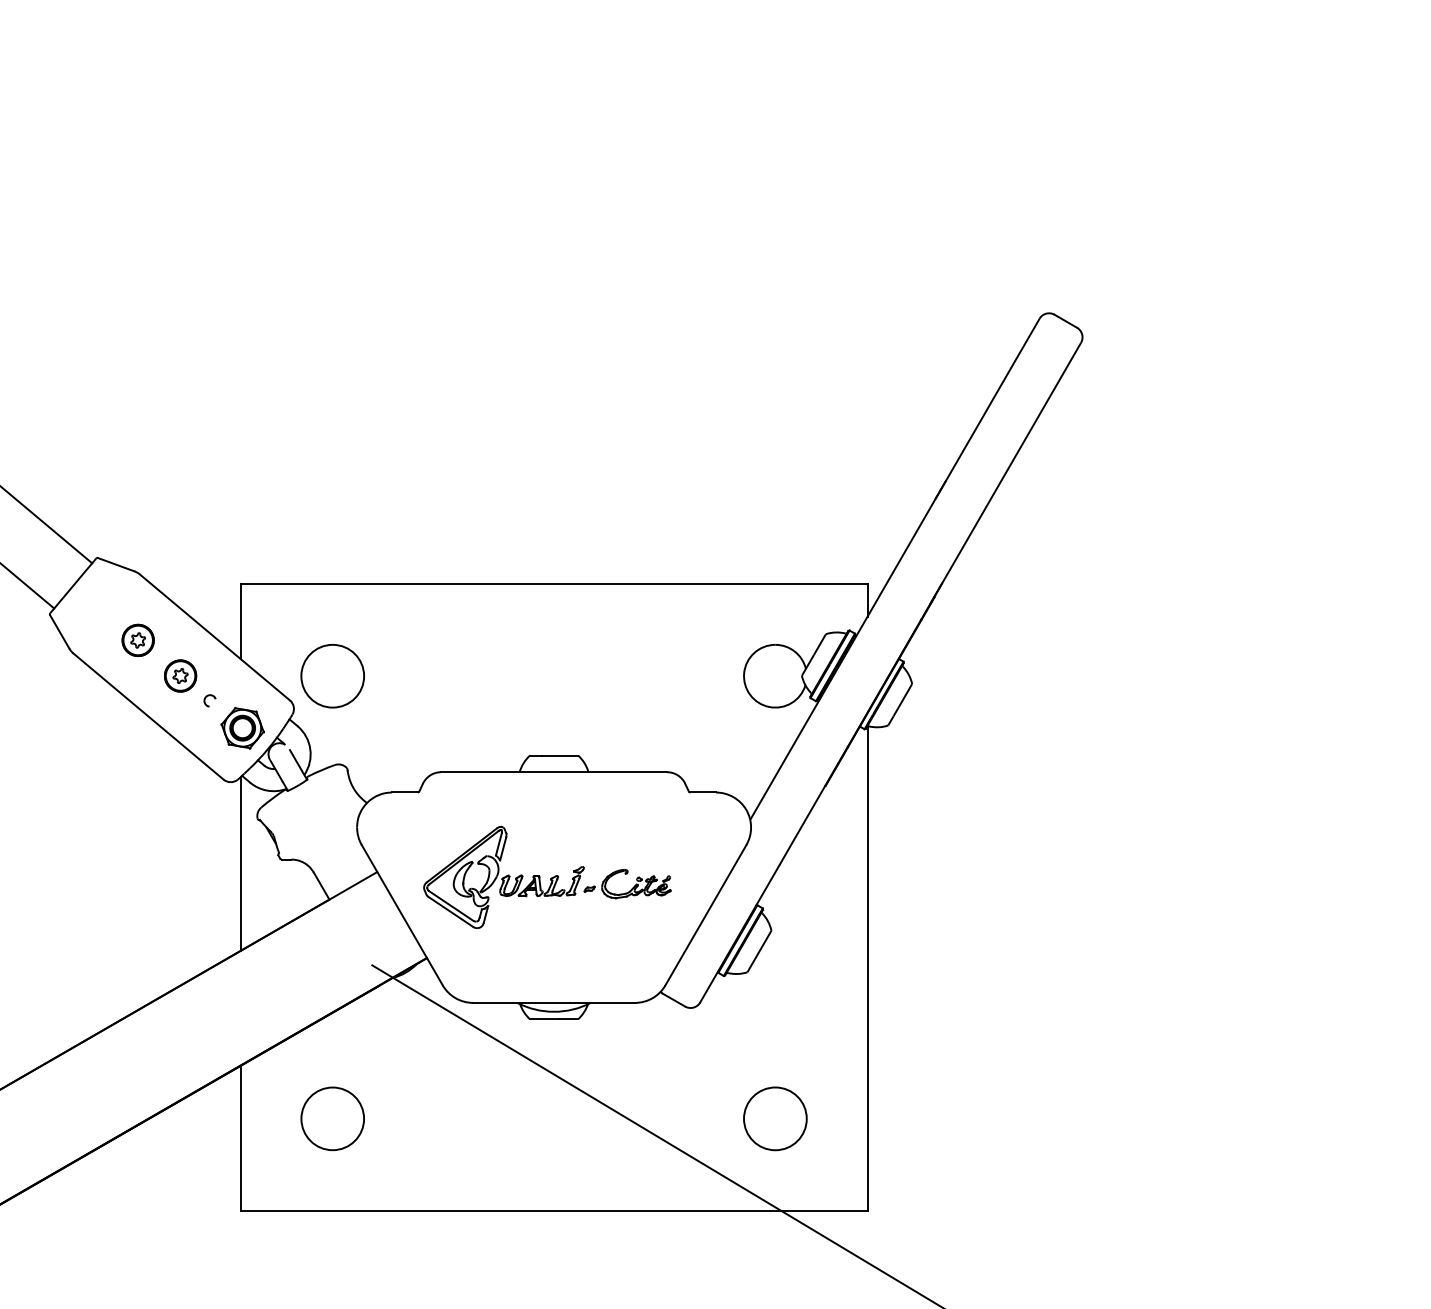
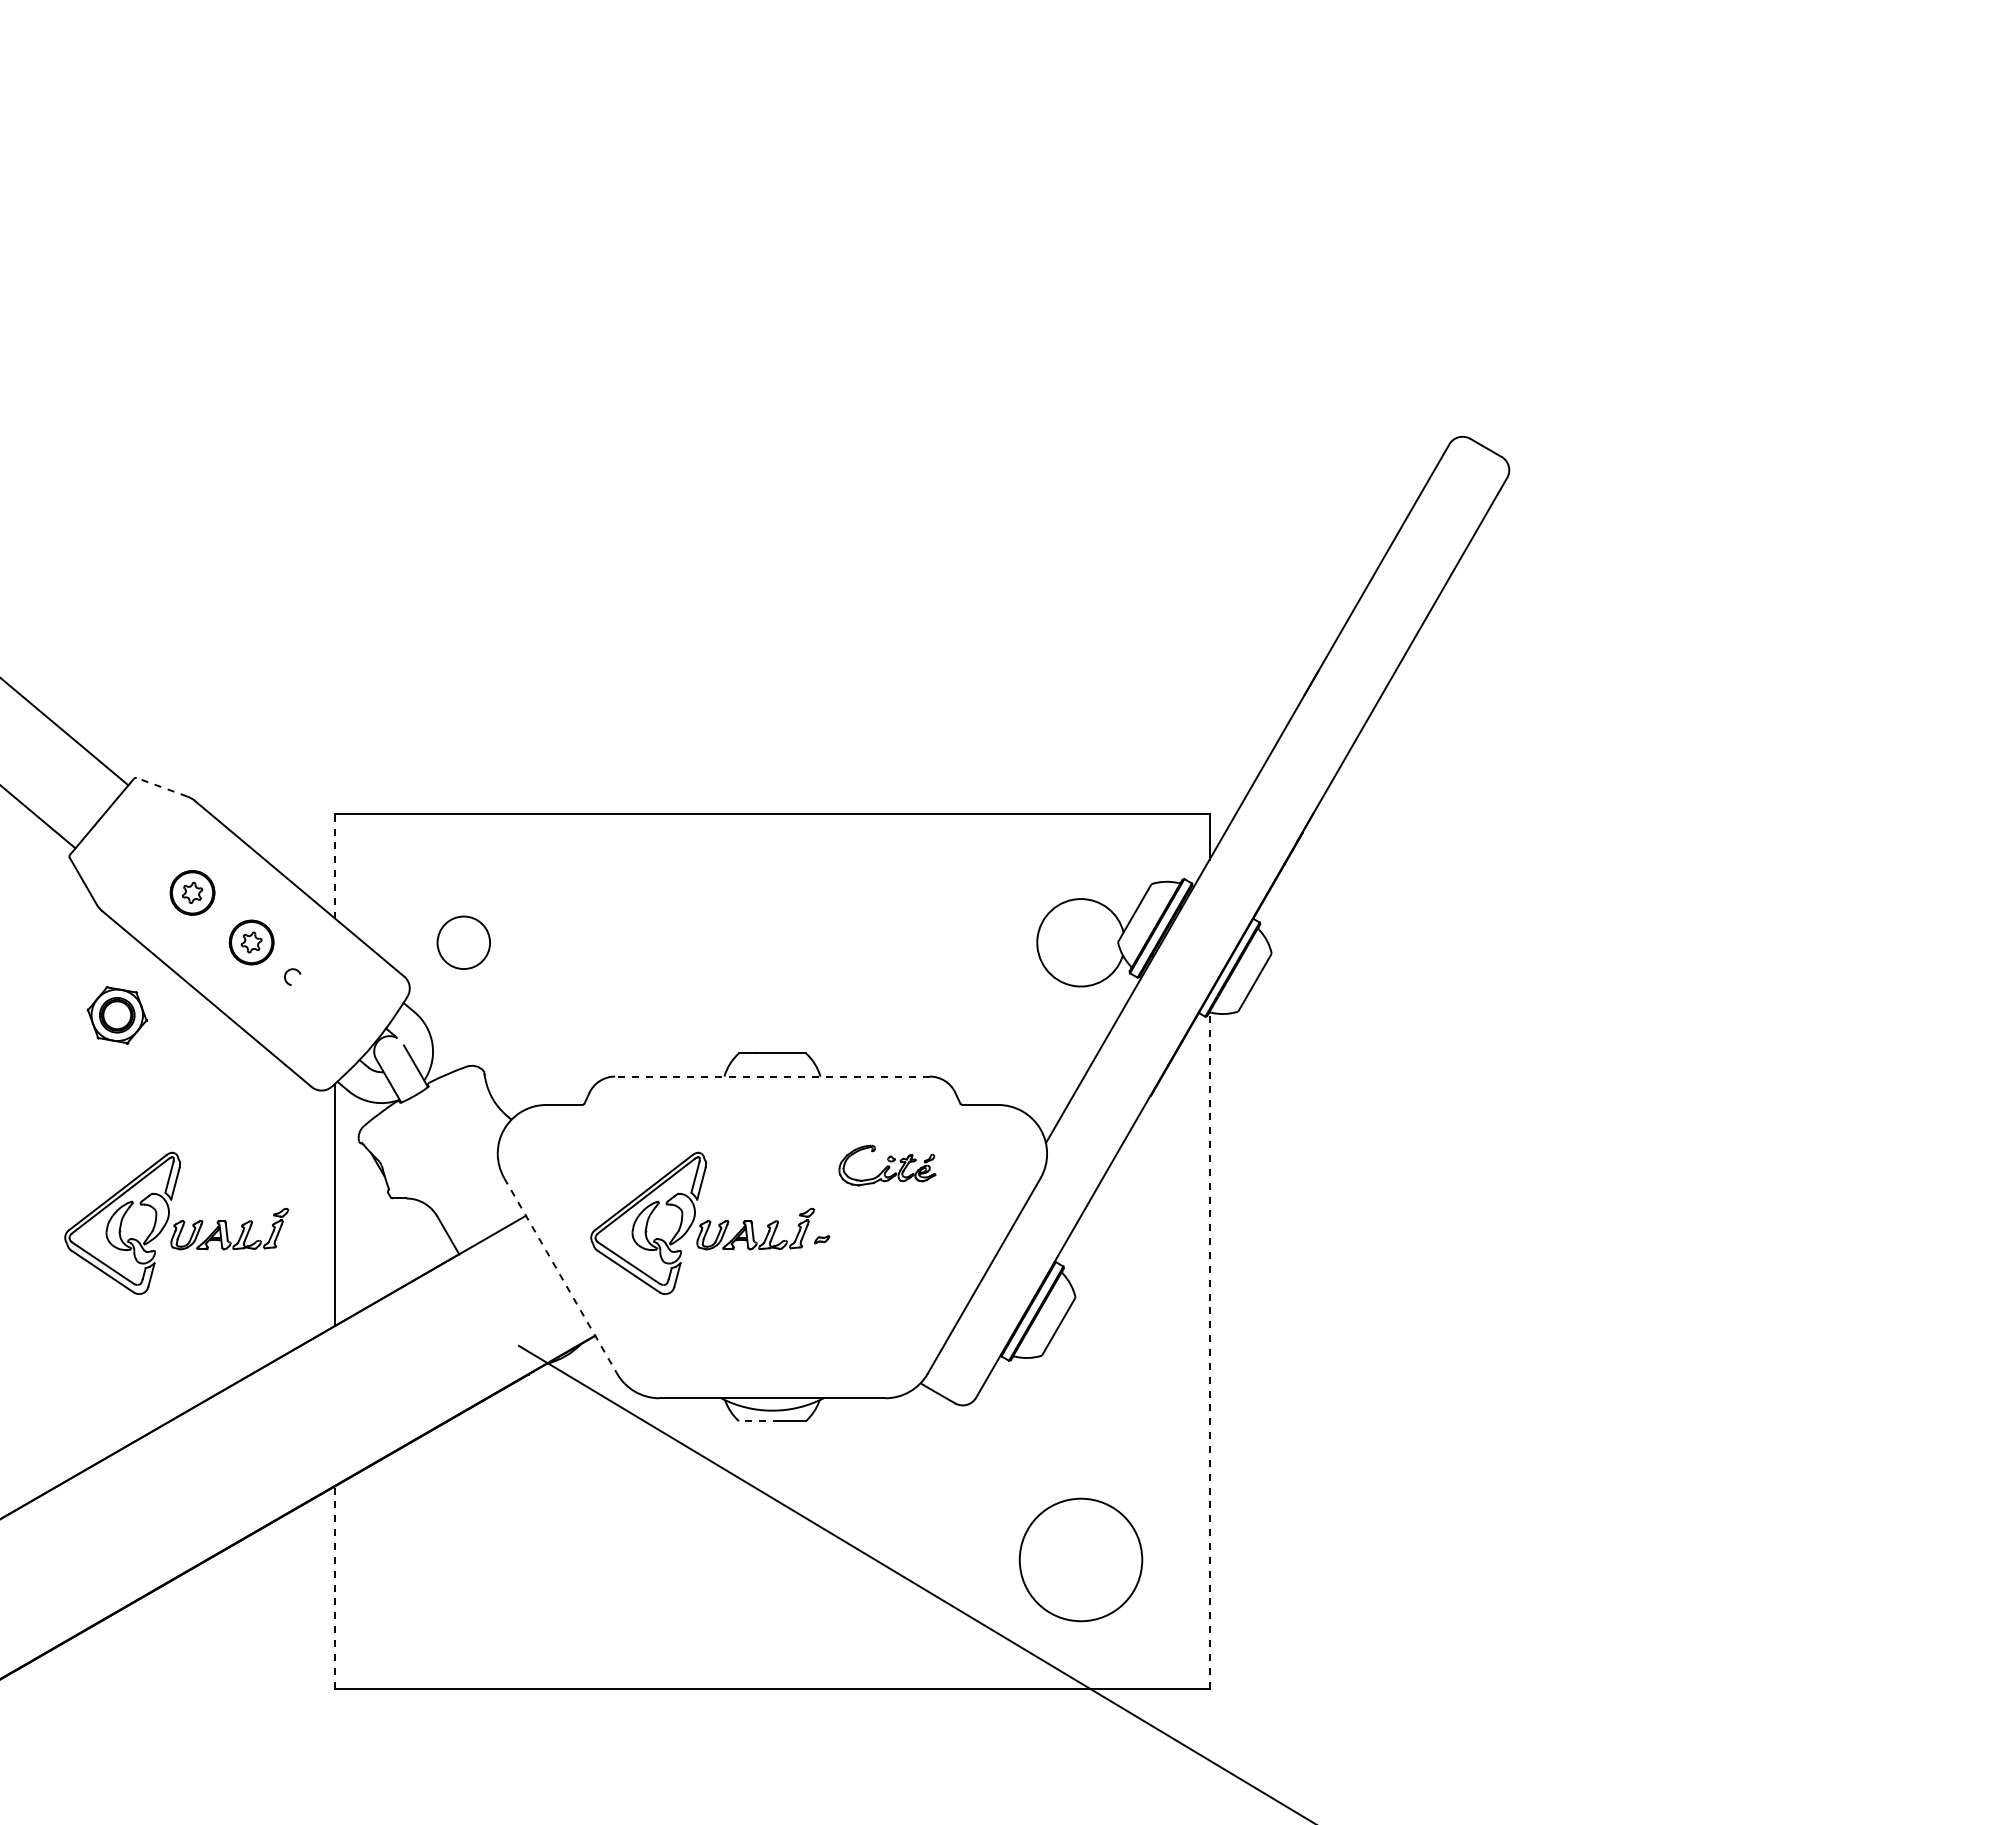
line: (116, 564) -> (162, 787), solid -> dashed
line: (240, 620) -> (335, 865), solid -> dashed
circle: (332, 676) -> (463, 942), size x0.6
part: (242, 728) -> (116, 1015), moved
line: (553, 772) -> (771, 1076), solid -> dashed
part: (126, 876) -> (176, 1222), added
part: (636, 884) -> (887, 1165), moved
line: (402, 915) -> (560, 1276), solid -> dashed
line: (867, 968) -> (1209, 1350), solid -> dashed
line: (544, 1019) -> (758, 1421), solid -> dashed
circle: (332, 1118) -> (463, 1559), removed
circle: (775, 1118) -> (1080, 1559), size x1.4
line: (240, 1137) -> (335, 1586), solid -> dashed

